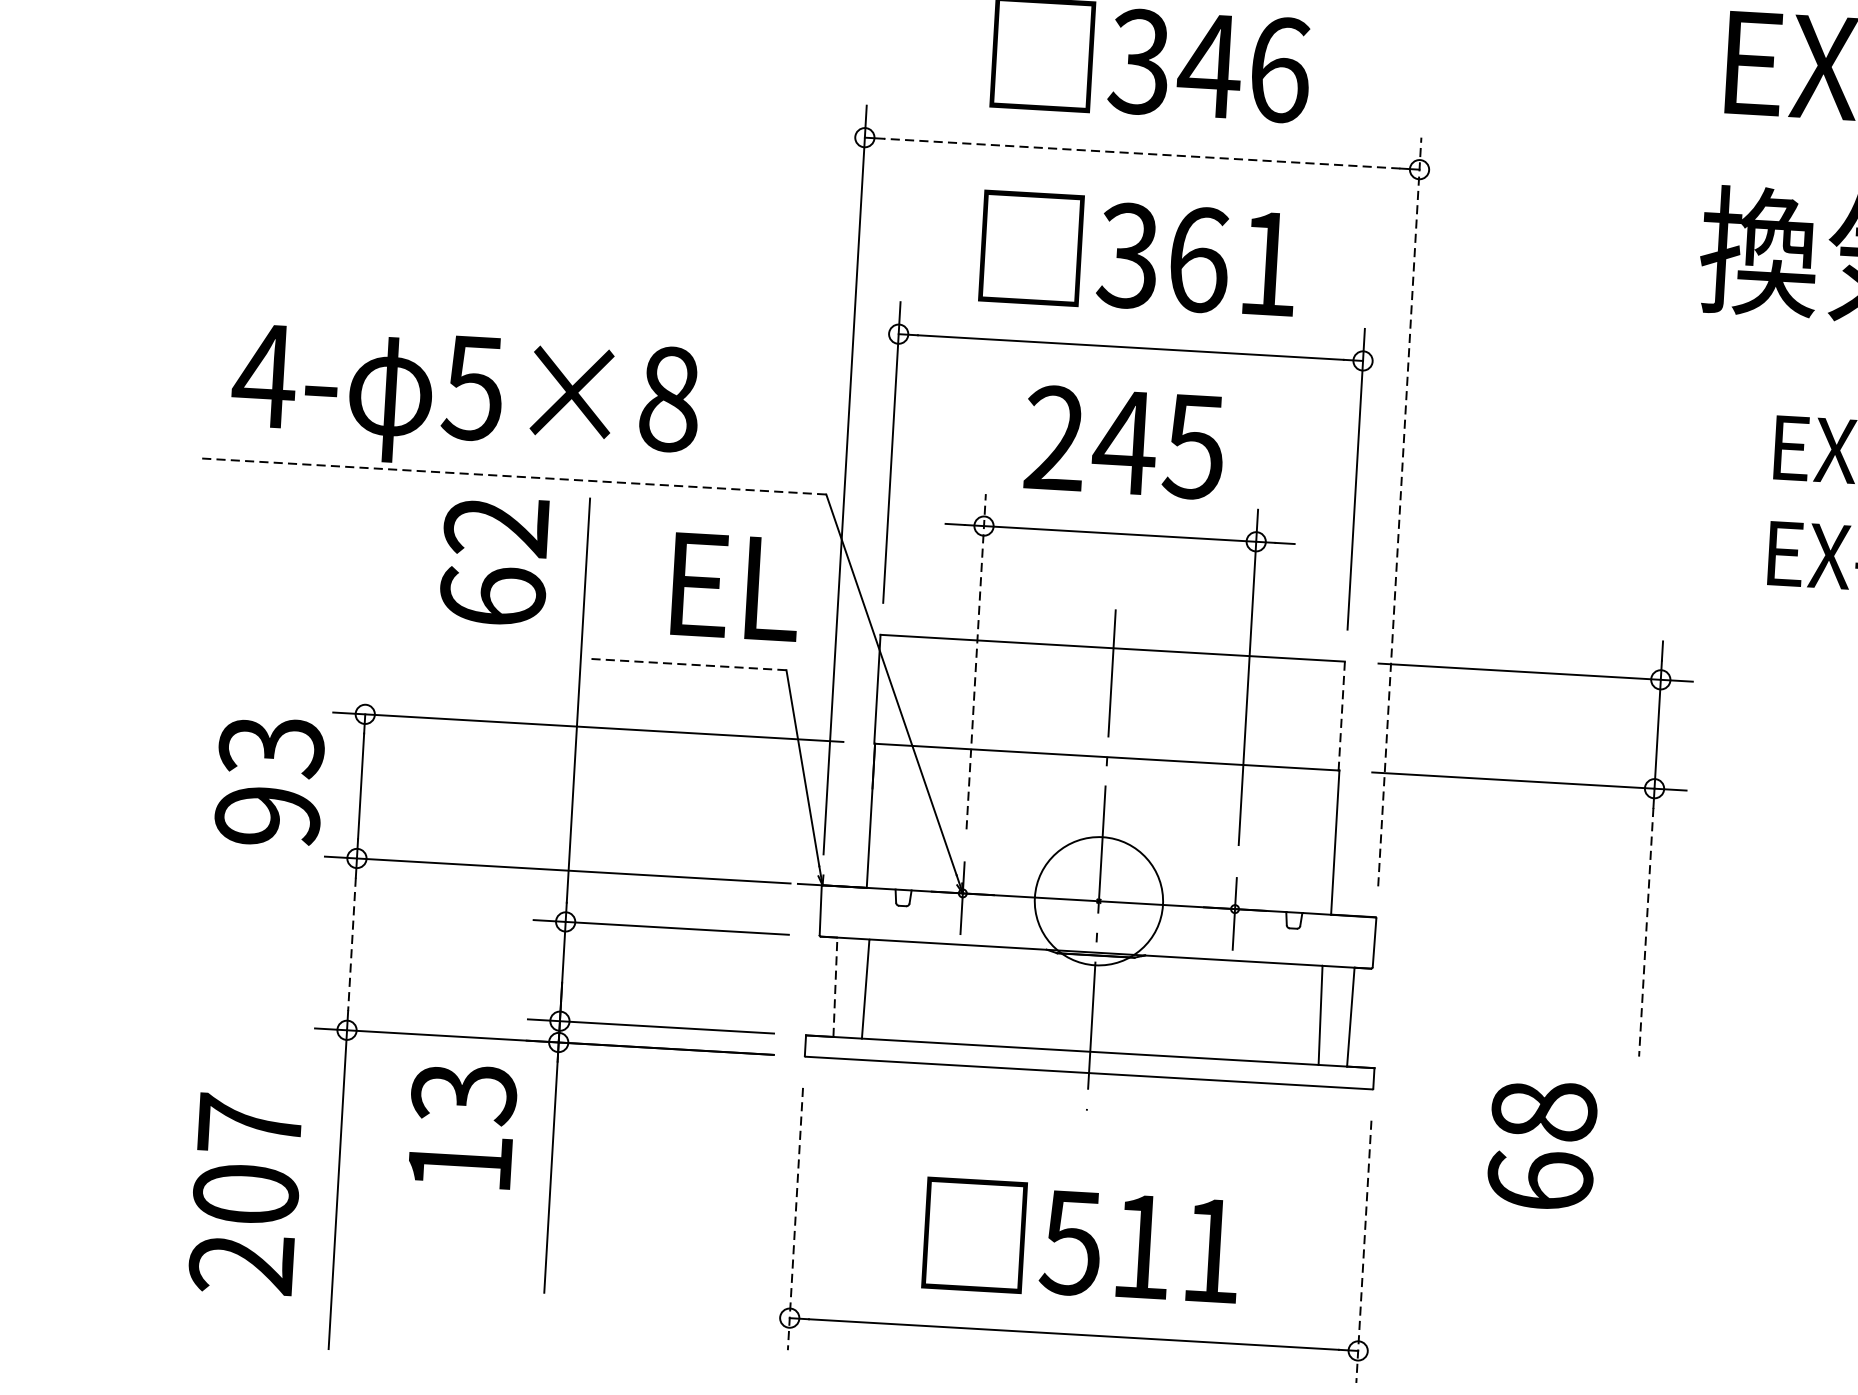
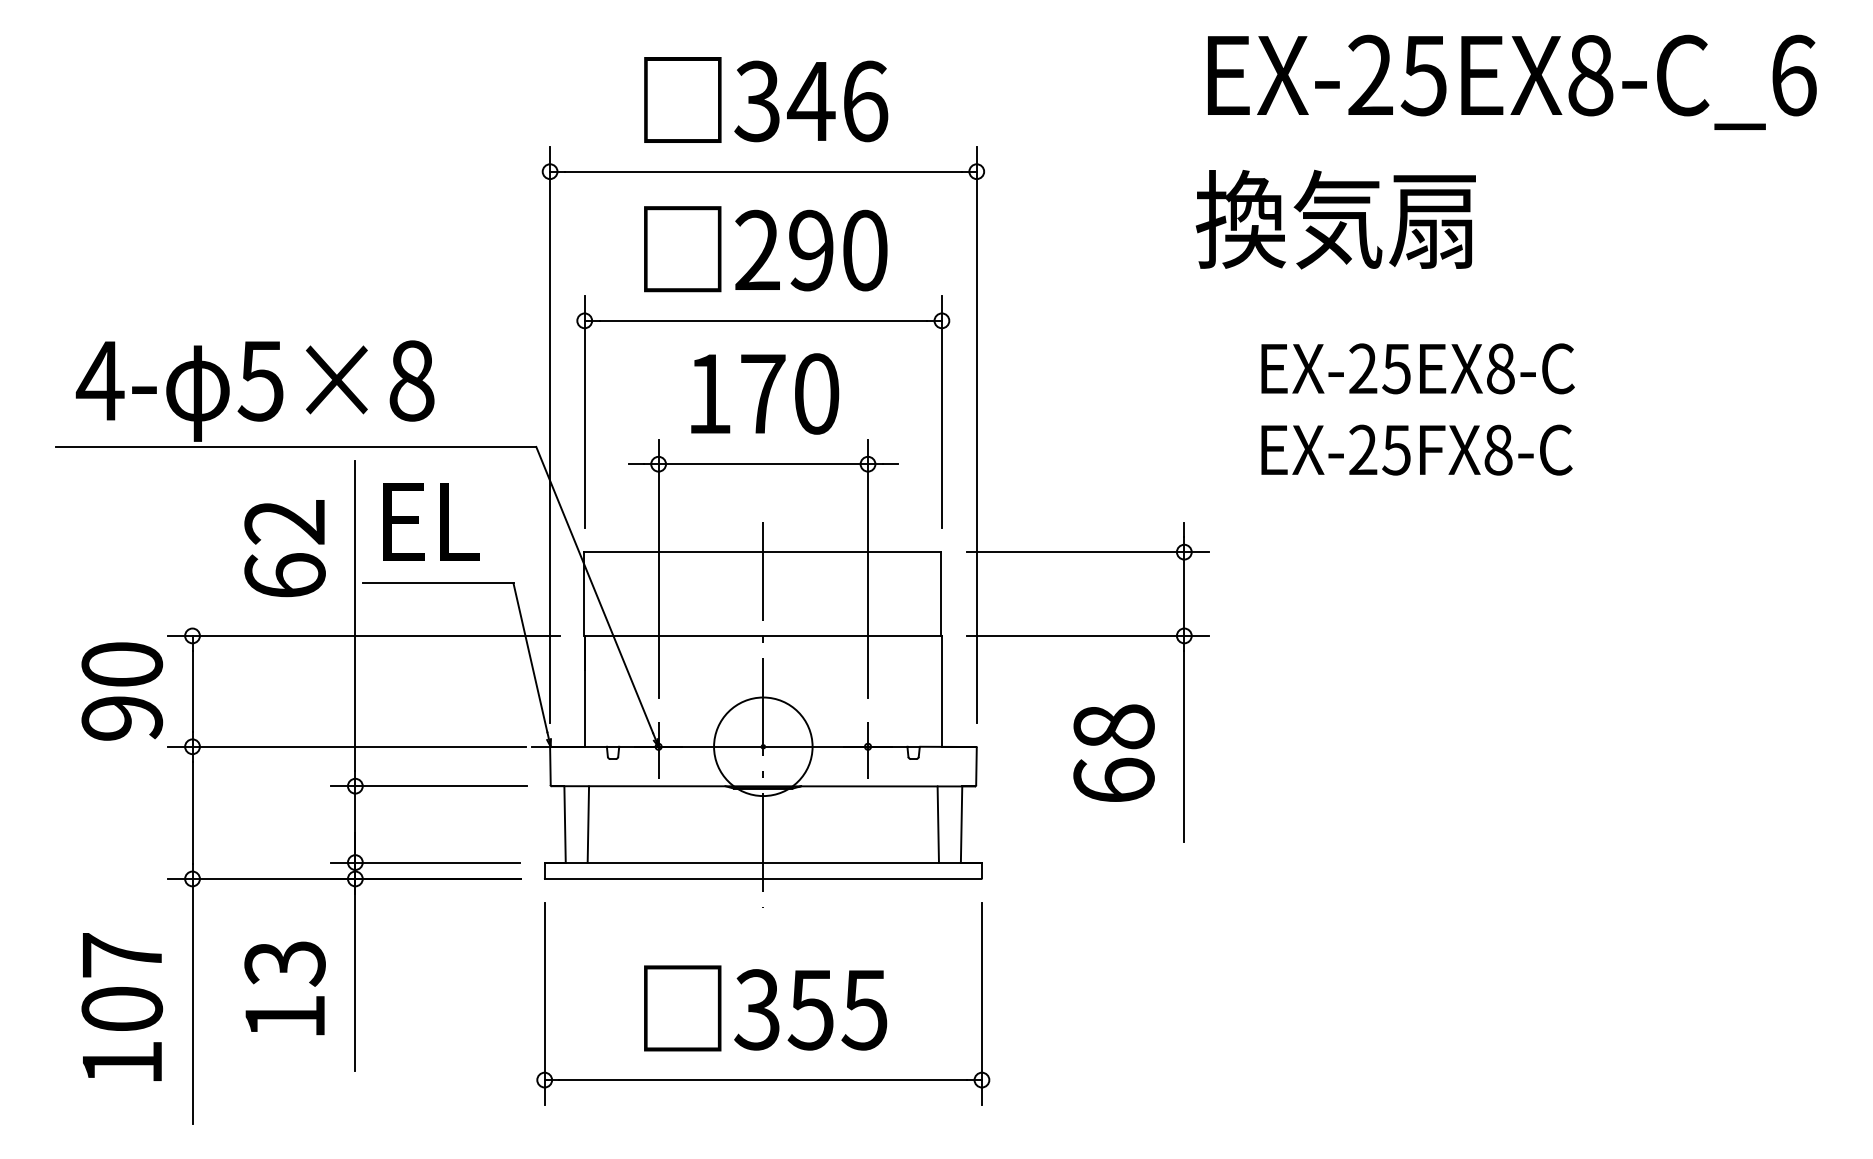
line: (1142, 153) -> (763, 171), dashed -> solid
text: (1197, 259) -> (810, 250), 361 -> 290
text: (1124, 441) -> (762, 393), 245 -> 170
line: (514, 475) -> (296, 446), dashed -> solid
line: (1399, 512) -> (976, 435), dashed -> solid
text: (494, 560) -> (284, 548), moved
text: (736, 586) -> (431, 521), moved
line: (976, 661) -> (658, 568), dashed -> solid
line: (687, 664) -> (437, 583), dashed -> solid
line: (1341, 716) -> (941, 594), dashed -> solid
text: (271, 747) -> (122, 665), 93 -> 90
line: (1646, 932) -> (1184, 746), dashed -> solid
line: (351, 945) -> (192, 813), dashed -> solid
line: (835, 987) -> (565, 824), dashed -> solid
text: (461, 1126) -> (284, 988), moved
text: (1541, 1144) -> (1113, 752), moved
line: (795, 1218) -> (544, 1003), dashed -> solid
text: (1140, 1246) -> (810, 1009), 511 -> 355
line: (1363, 1251) -> (981, 1003), dashed -> solid
text: (240, 1263) -> (121, 1062), 207 -> 107

